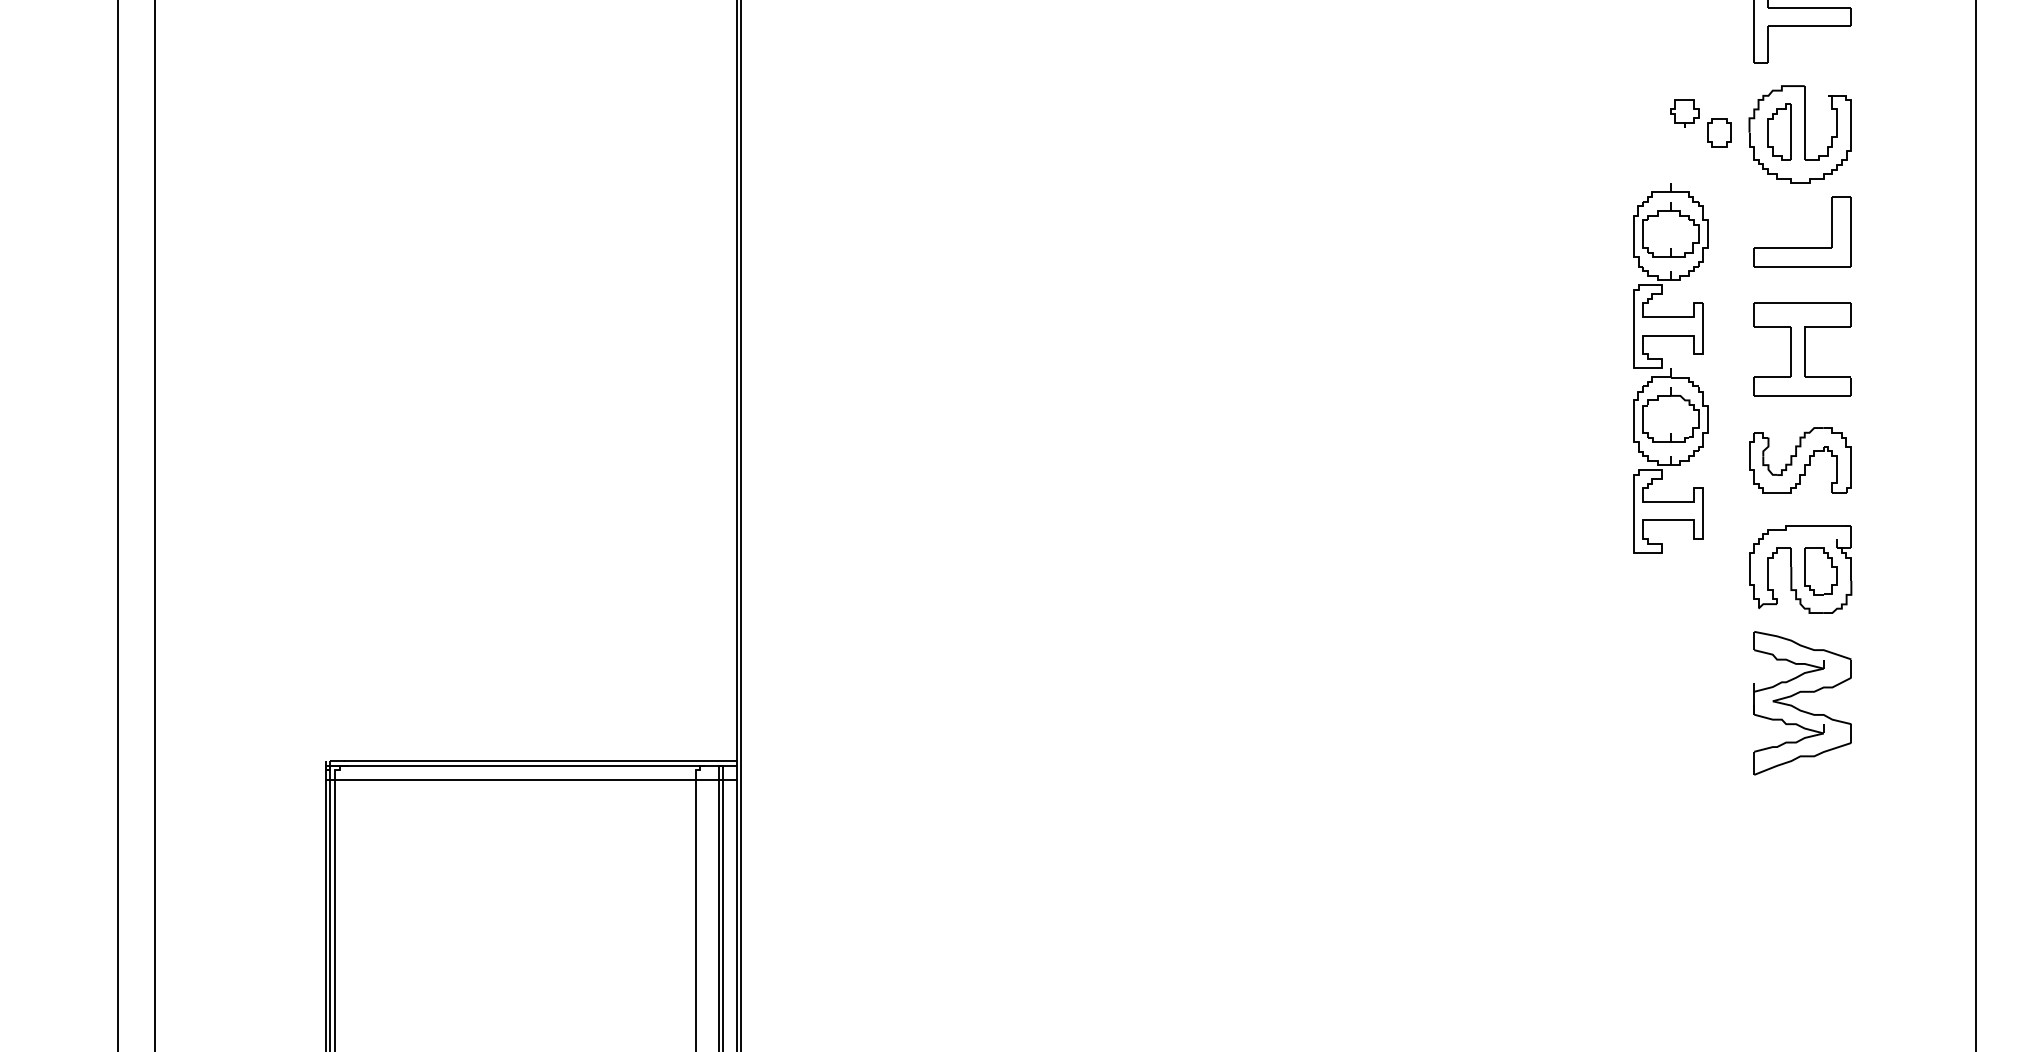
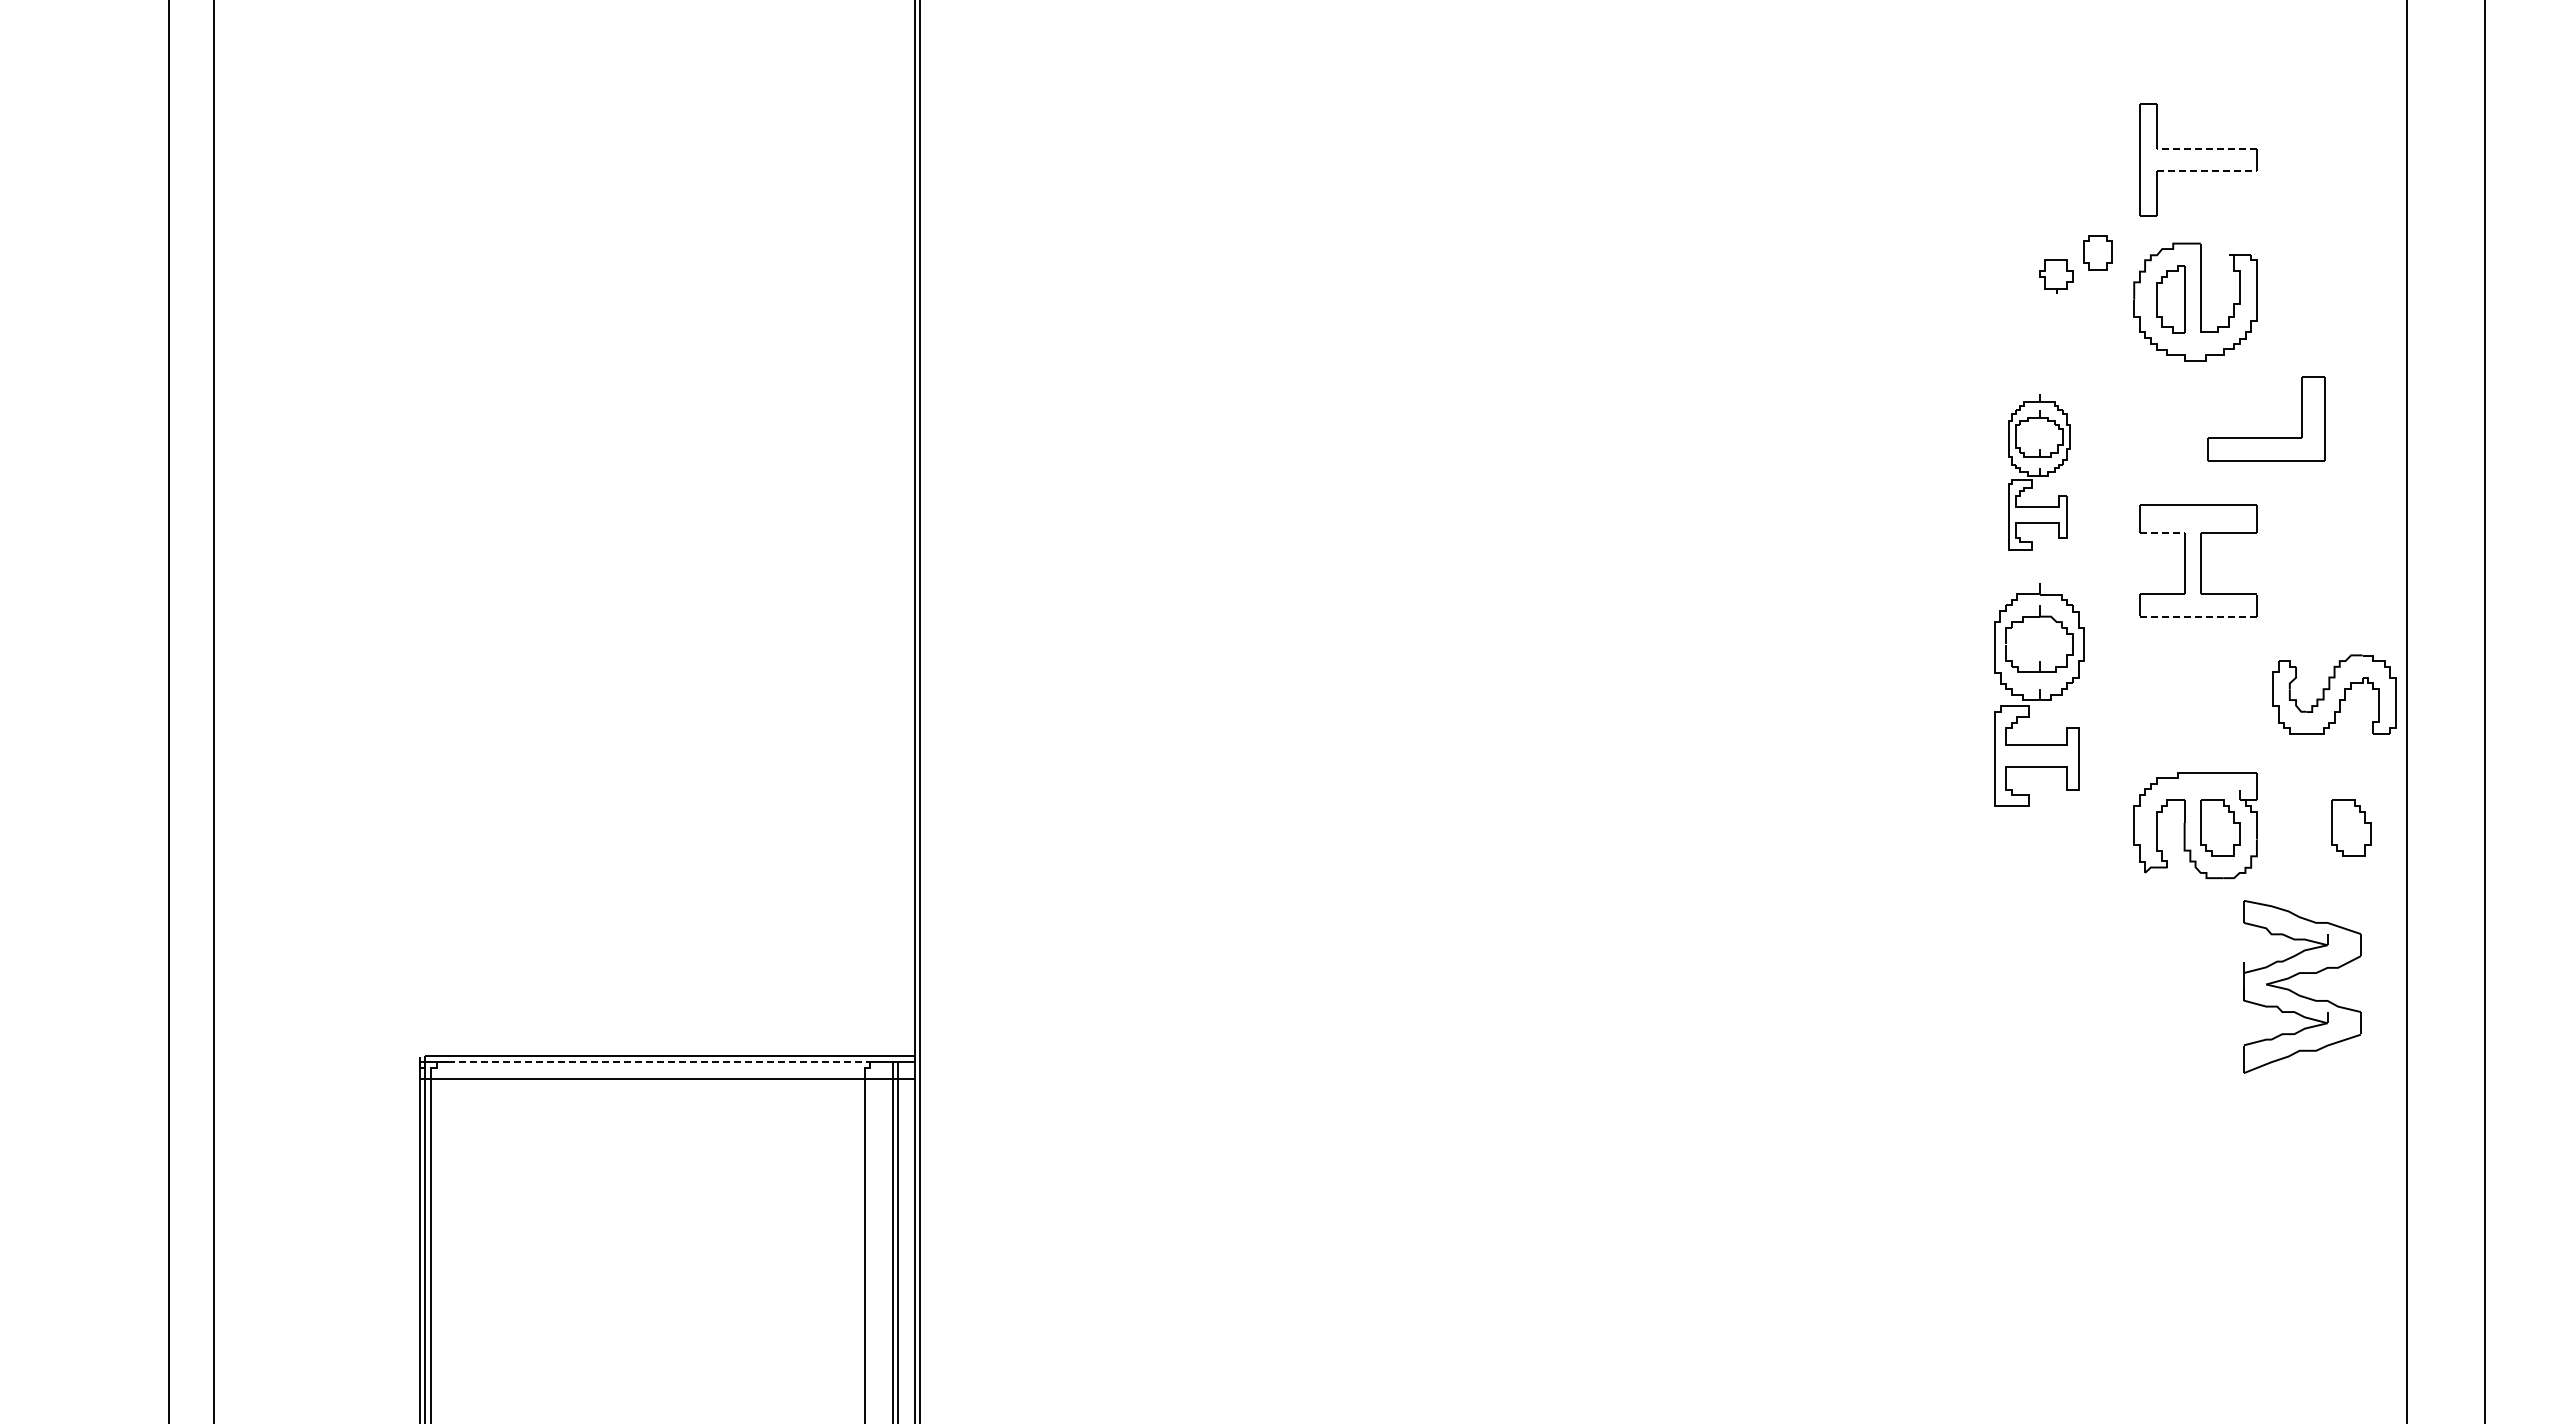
line: (1809, 7) -> (2206, 148), solid -> dashed
line: (1809, 26) -> (2206, 171), solid -> dashed
part: (1719, 132) -> (2097, 252), moved
part: (1802, 247) -> (2266, 437), moved
part: (1670, 276) -> (2039, 472), size x0.7
line: (1772, 326) -> (2162, 533), solid -> dashed
line: (1802, 395) -> (2198, 616), solid -> dashed
part: (1800, 460) -> (2334, 694), moved
part: (1929, 570) -> (2351, 827), added
part: (1797, 707) -> (2296, 992), moved
line: (527, 766) -> (662, 1062), solid -> dashed

